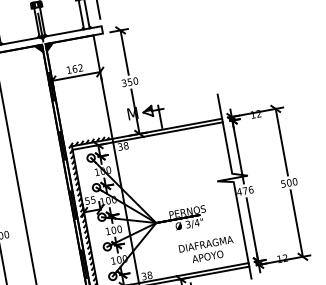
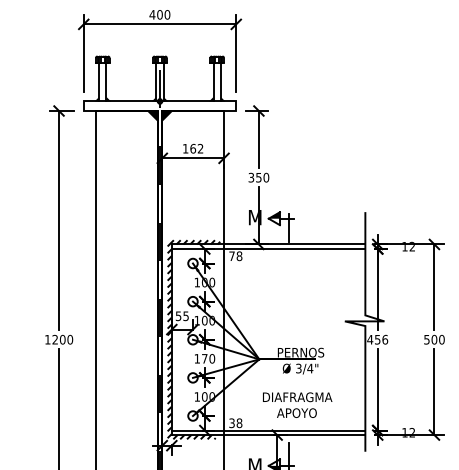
text: (120, 147) -> (231, 256), 38 -> 78
text: (245, 190) -> (377, 339), 476 -> 456
text: (113, 230) -> (204, 358), 100 -> 170
text: (207, 249) -> (297, 404), moved

